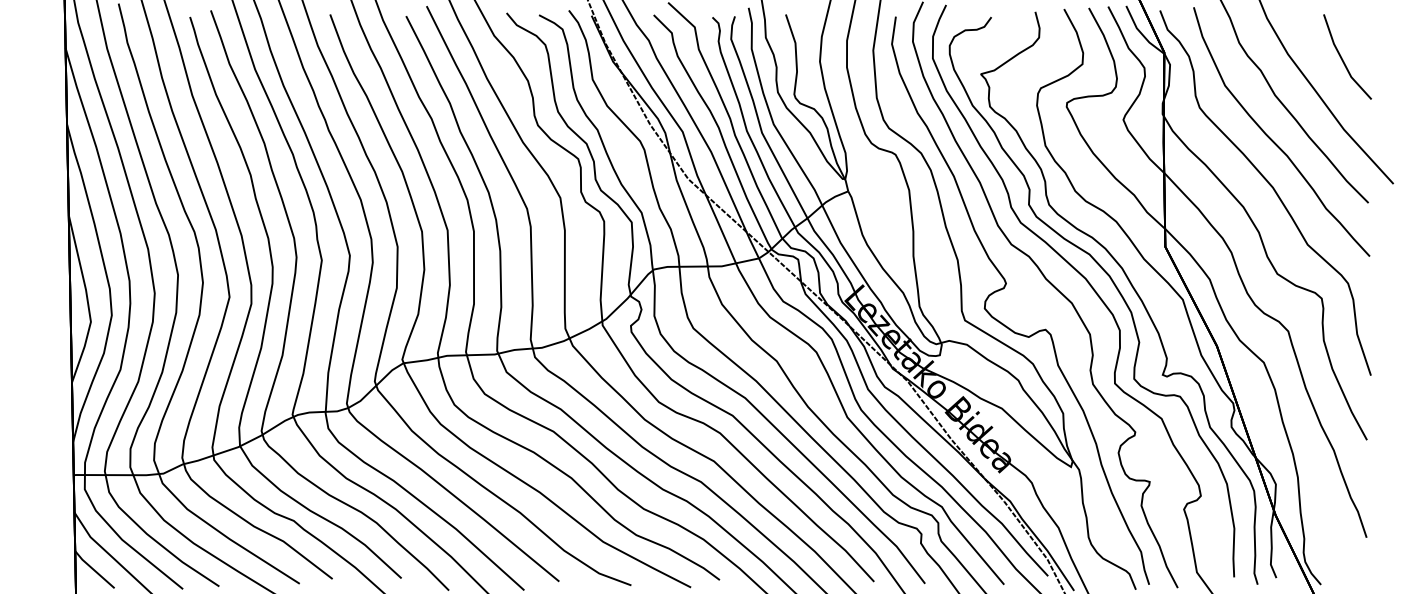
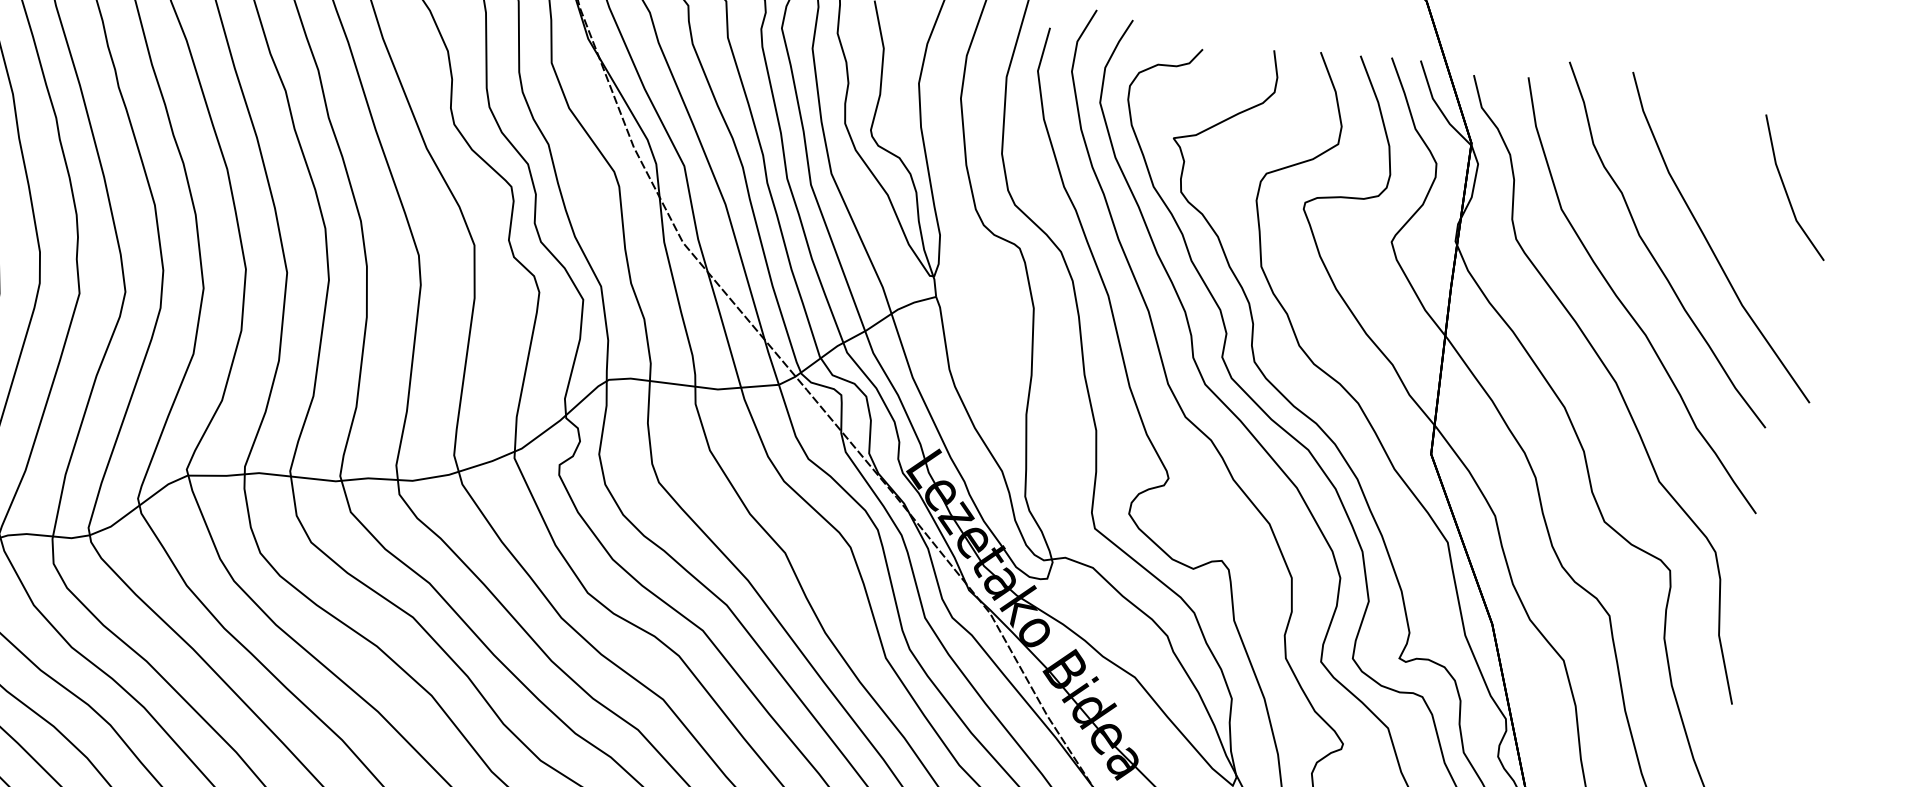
line: (1343, 59) -> (1787, 190), moved

